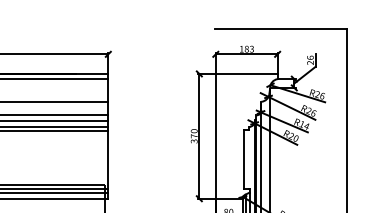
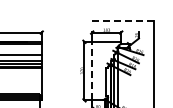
line: (280, 28) -> (122, 20), solid -> dashed
line: (216, 135) -> (92, 70), solid -> dashed

